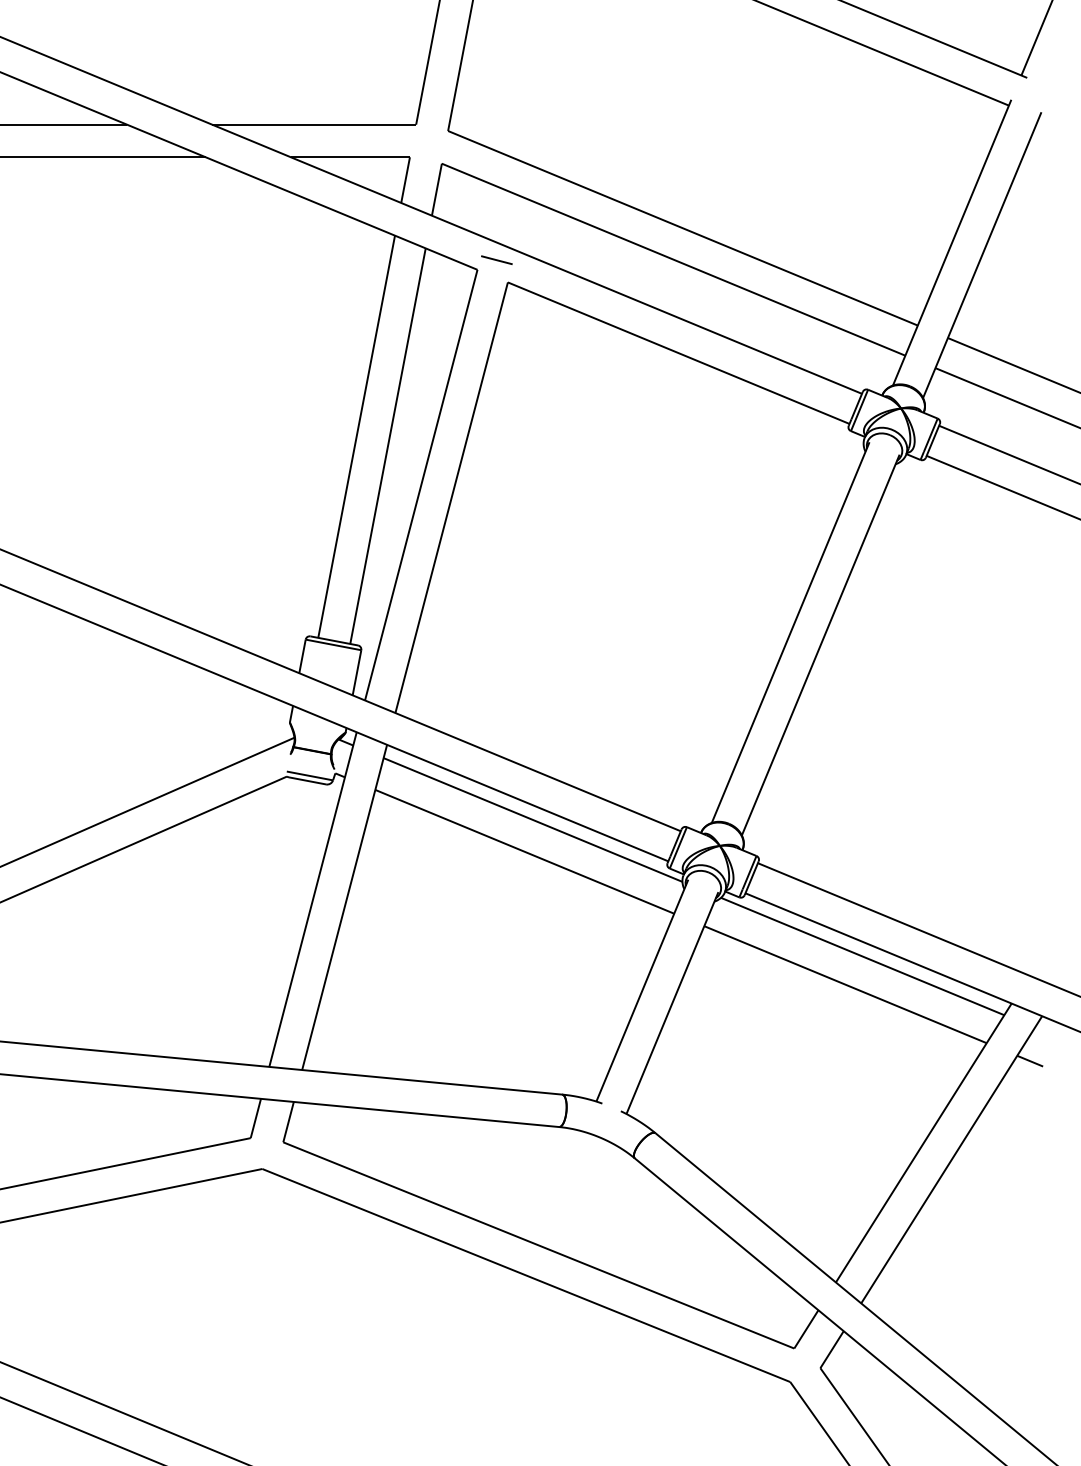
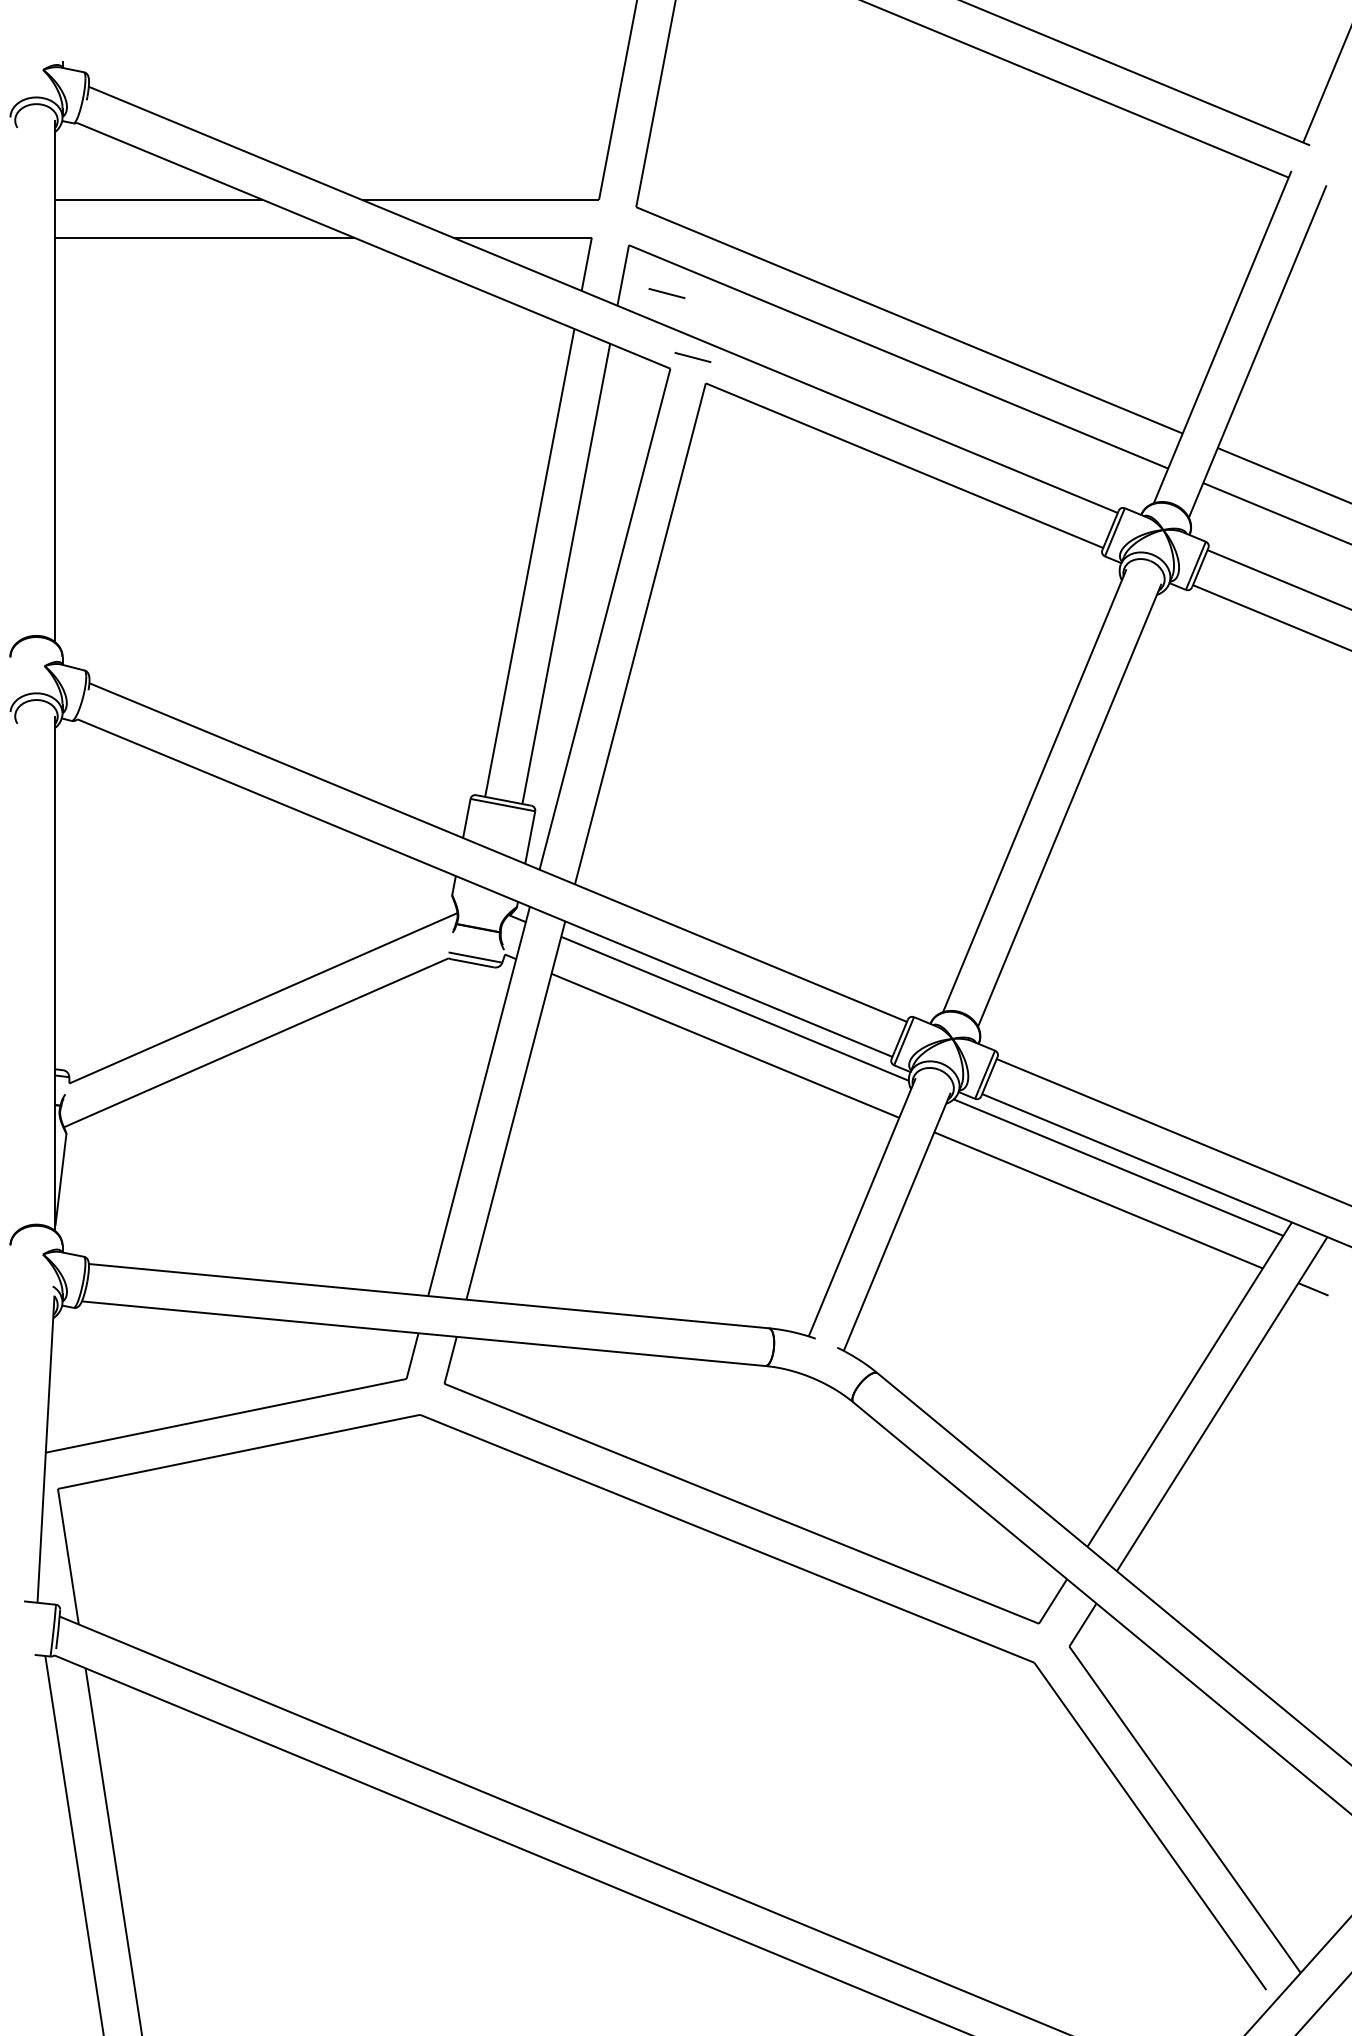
line: (474, 205) -> (666, 293), added

